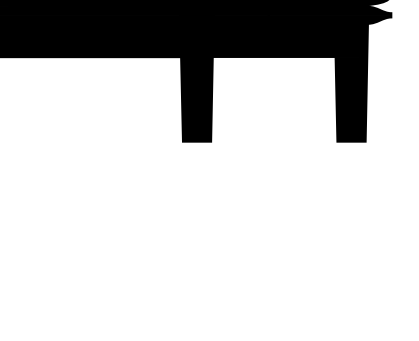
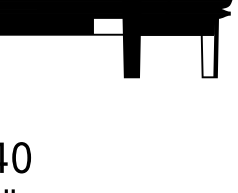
fill: (148, 38) -> (107, 25), removed
fill: (349, 82) -> (208, 47), removed

